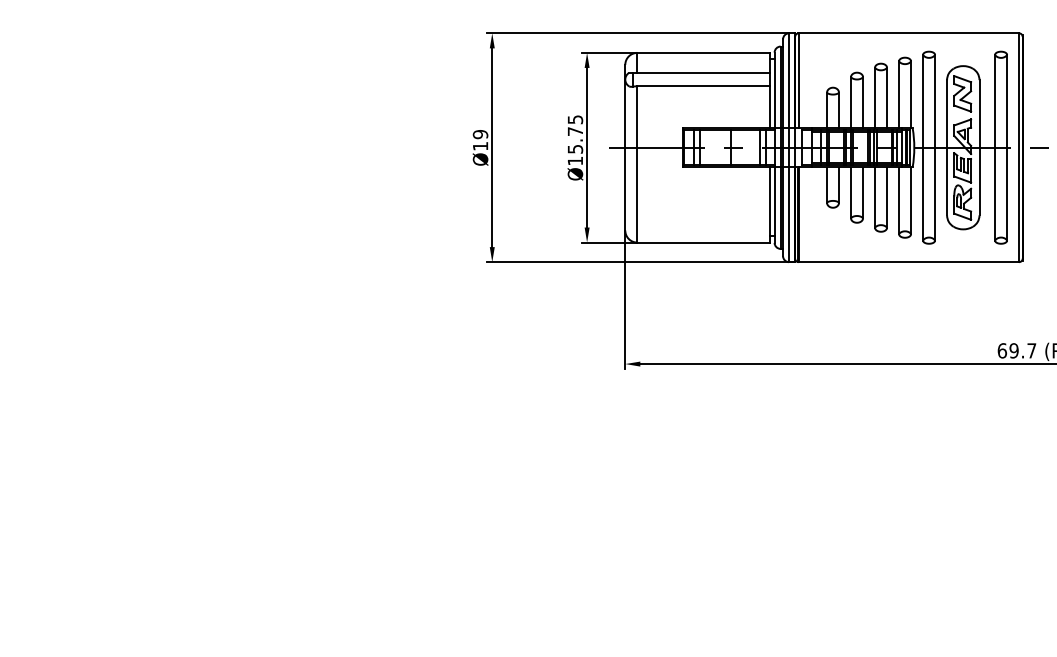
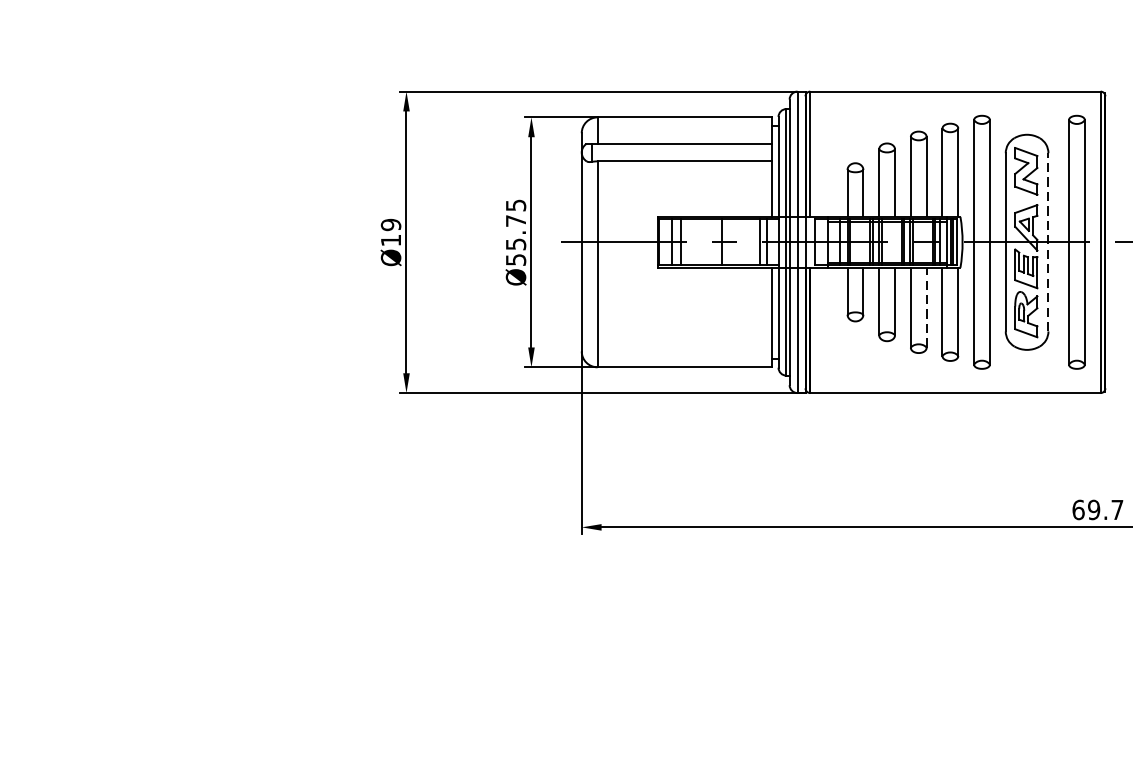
line: (979, 147) -> (1048, 242), solid -> dashed
text: (575, 160) -> (516, 259), Ø15.75 -> Ø55.75
line: (887, 197) -> (927, 307), solid -> dashed

